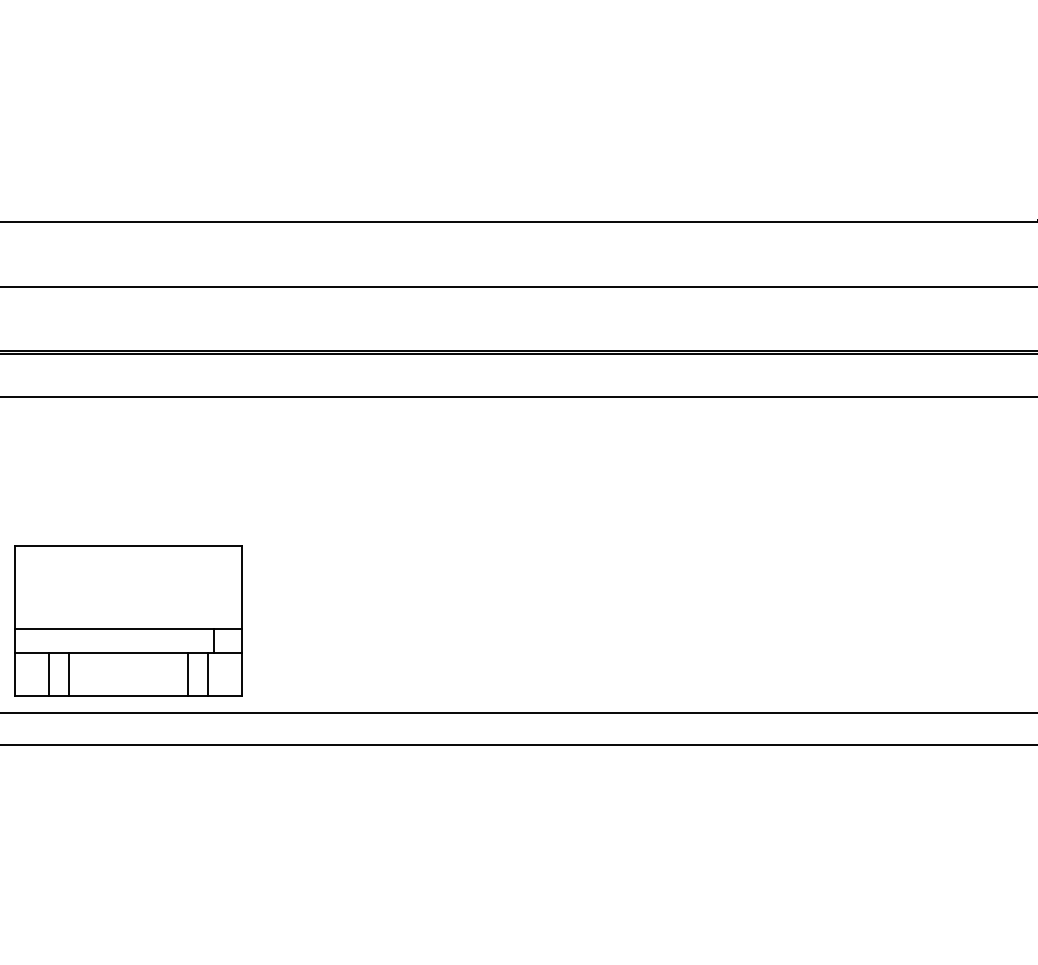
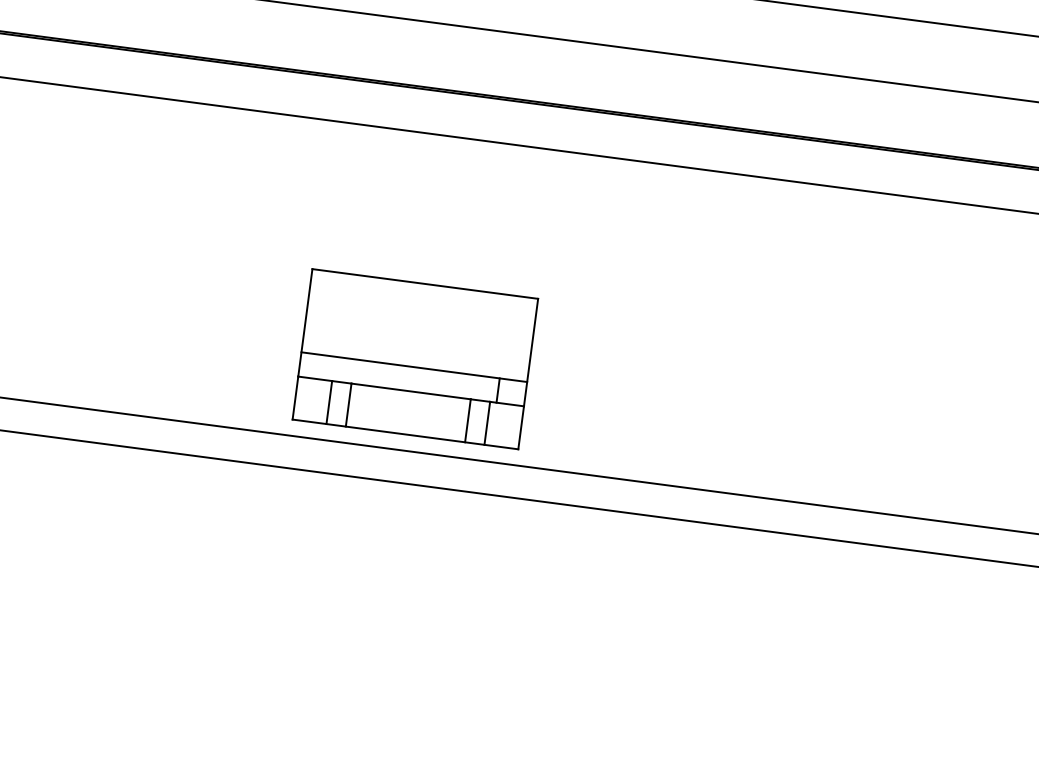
part: (128, 620) -> (415, 358), moved

